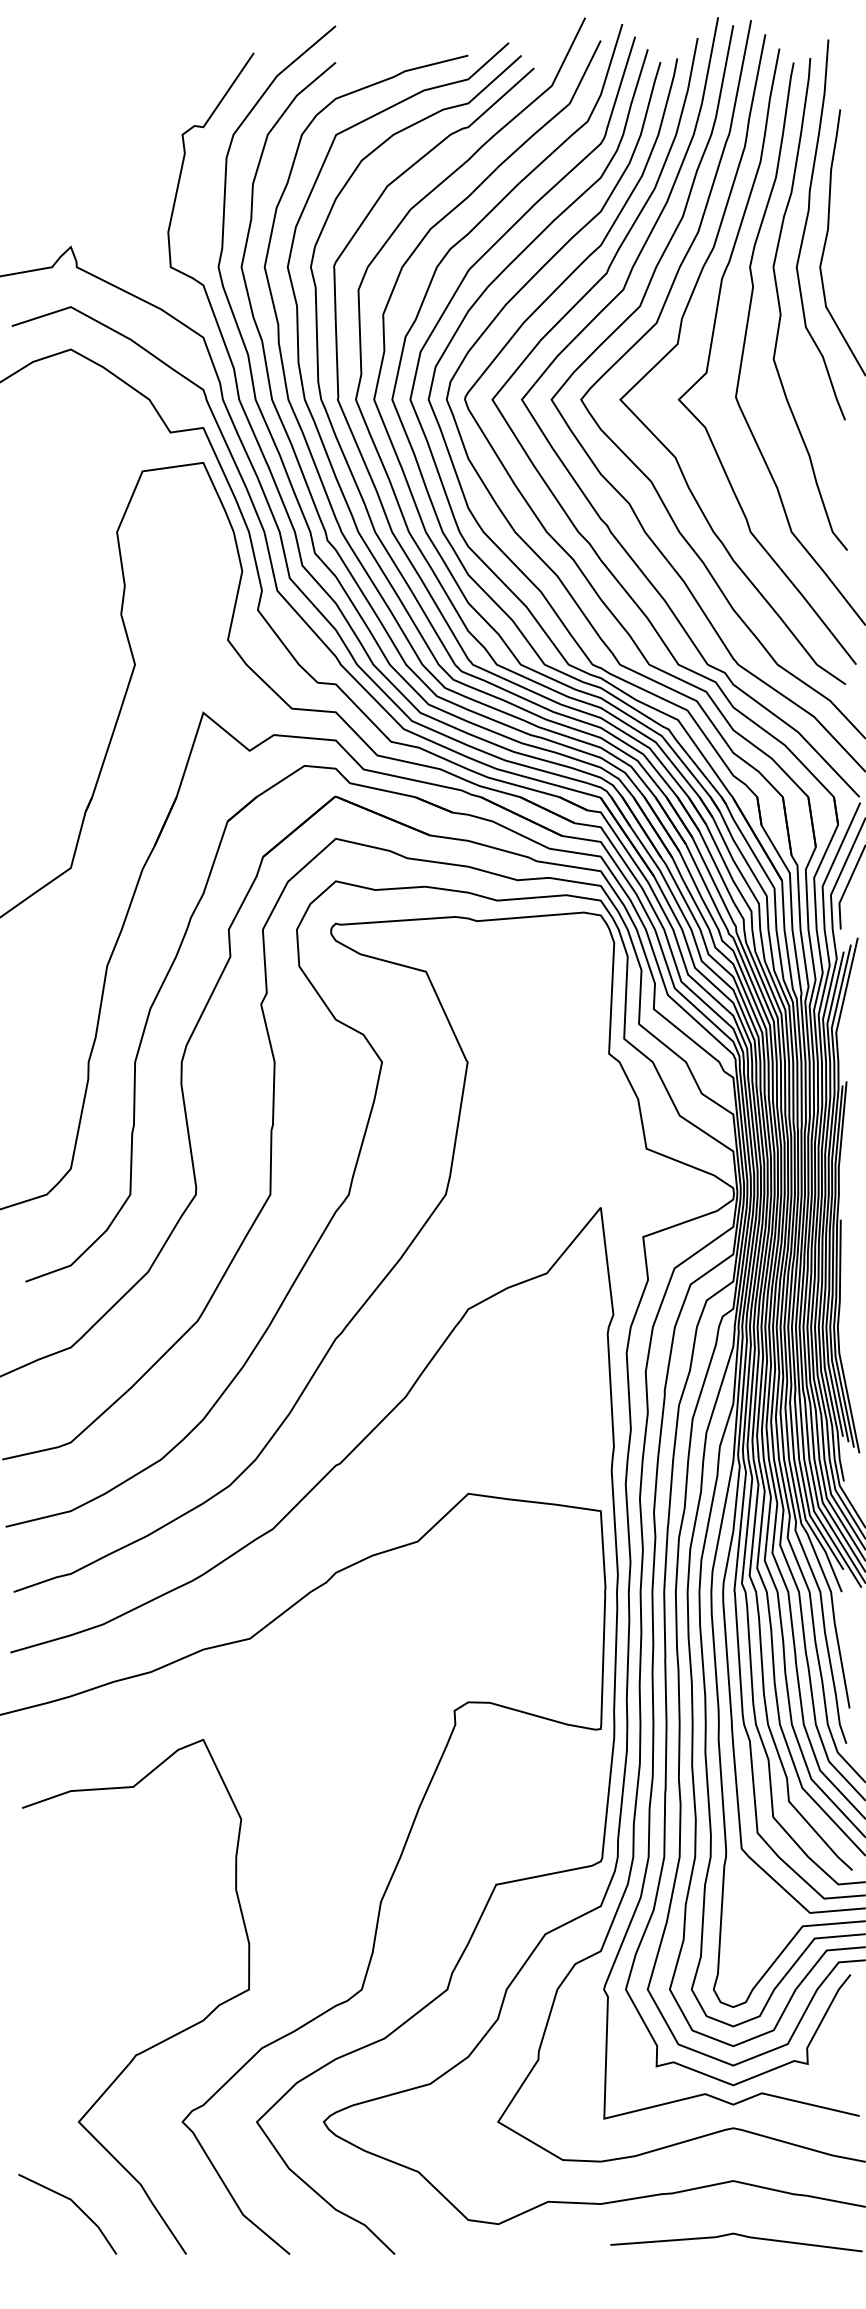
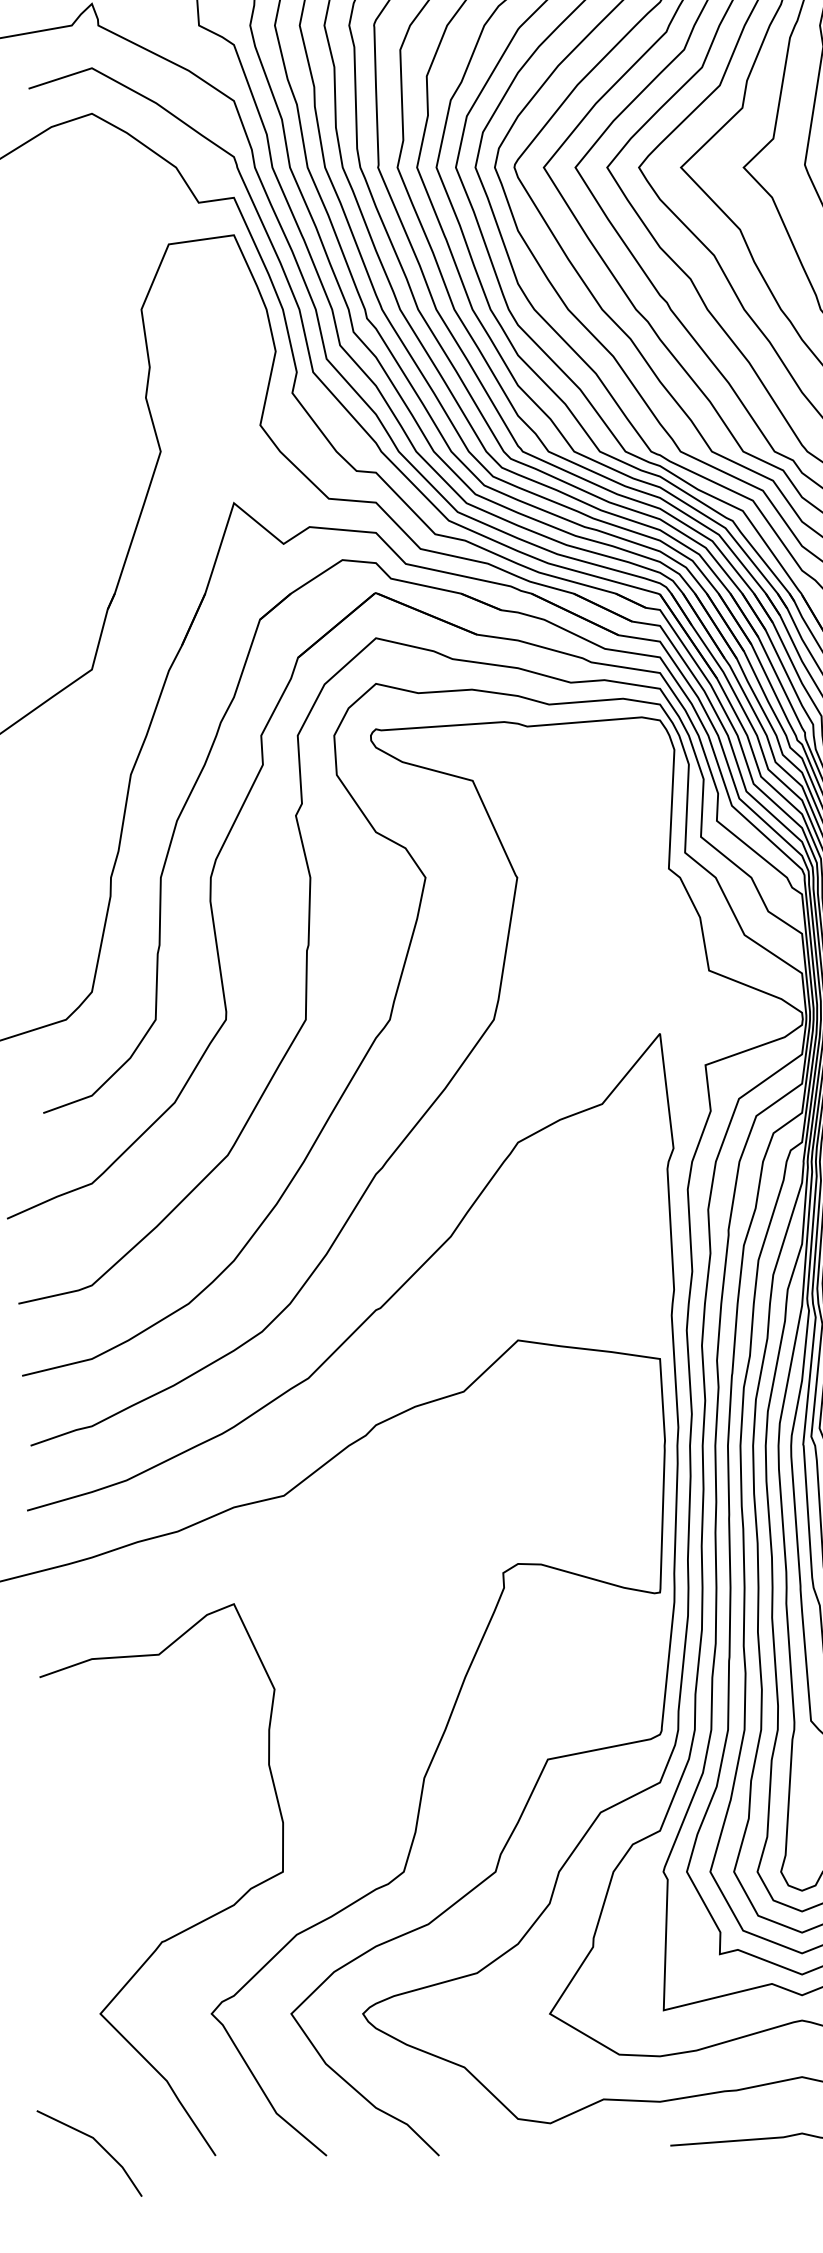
line: (75, 2205) -> (97, 2144), moved

